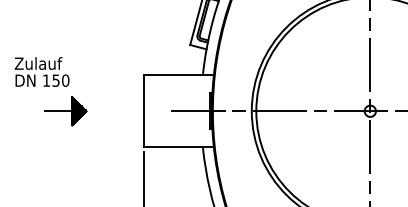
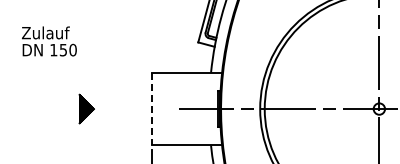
text: (41, 71) -> (48, 40), moved
line: (58, 111) -> (65, 109), removed
line: (144, 111) -> (152, 109), solid -> dashed

